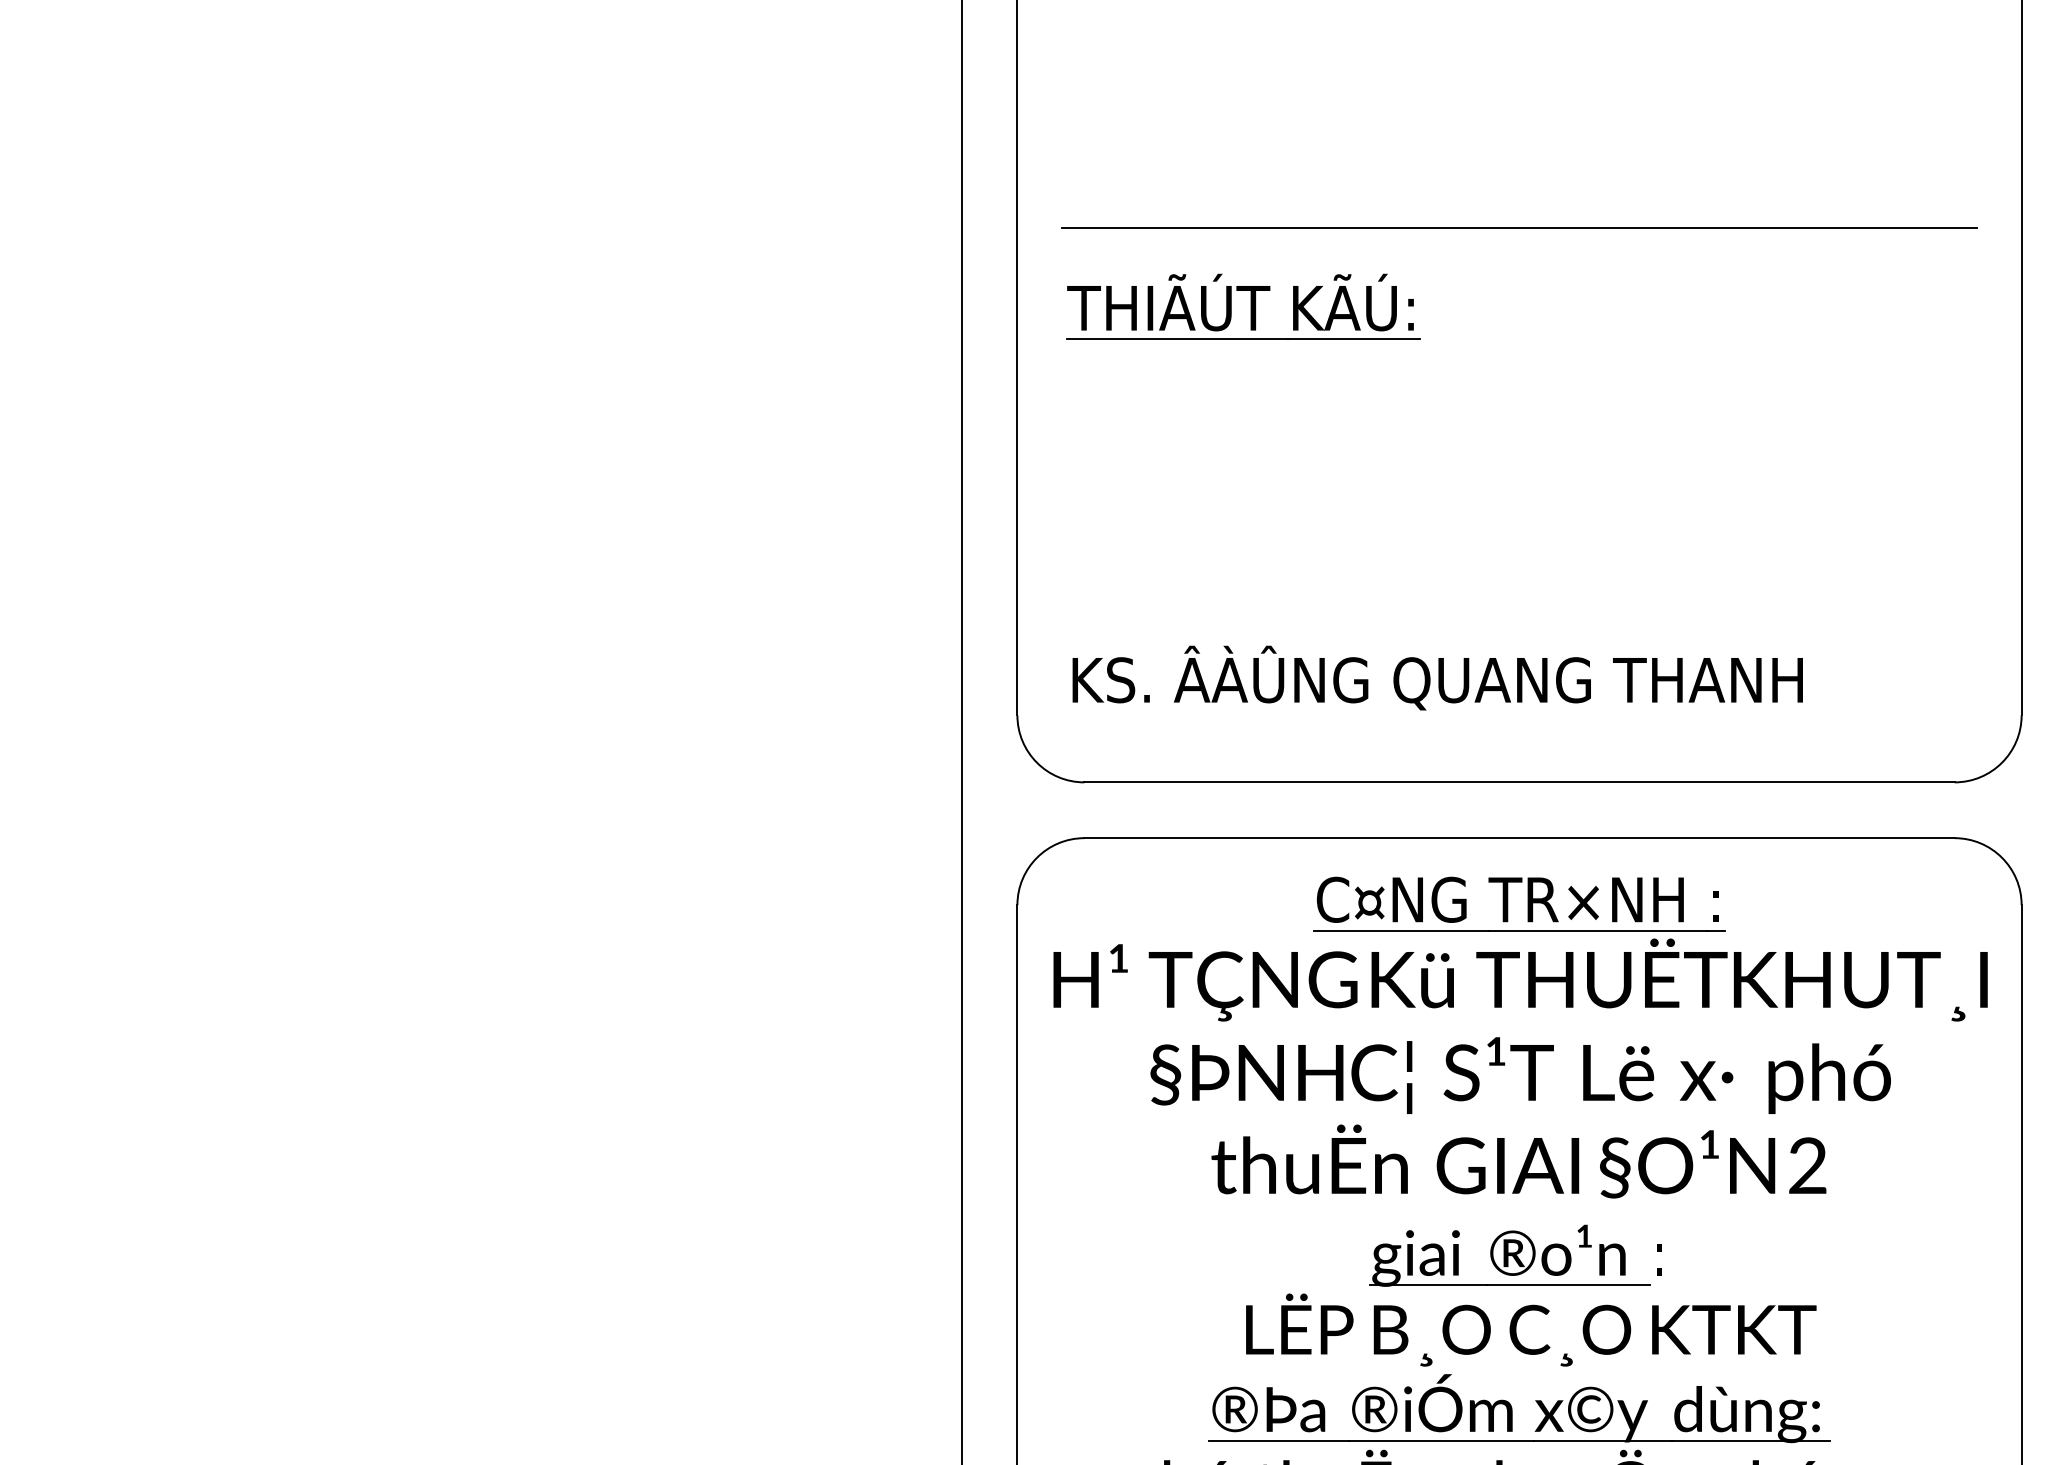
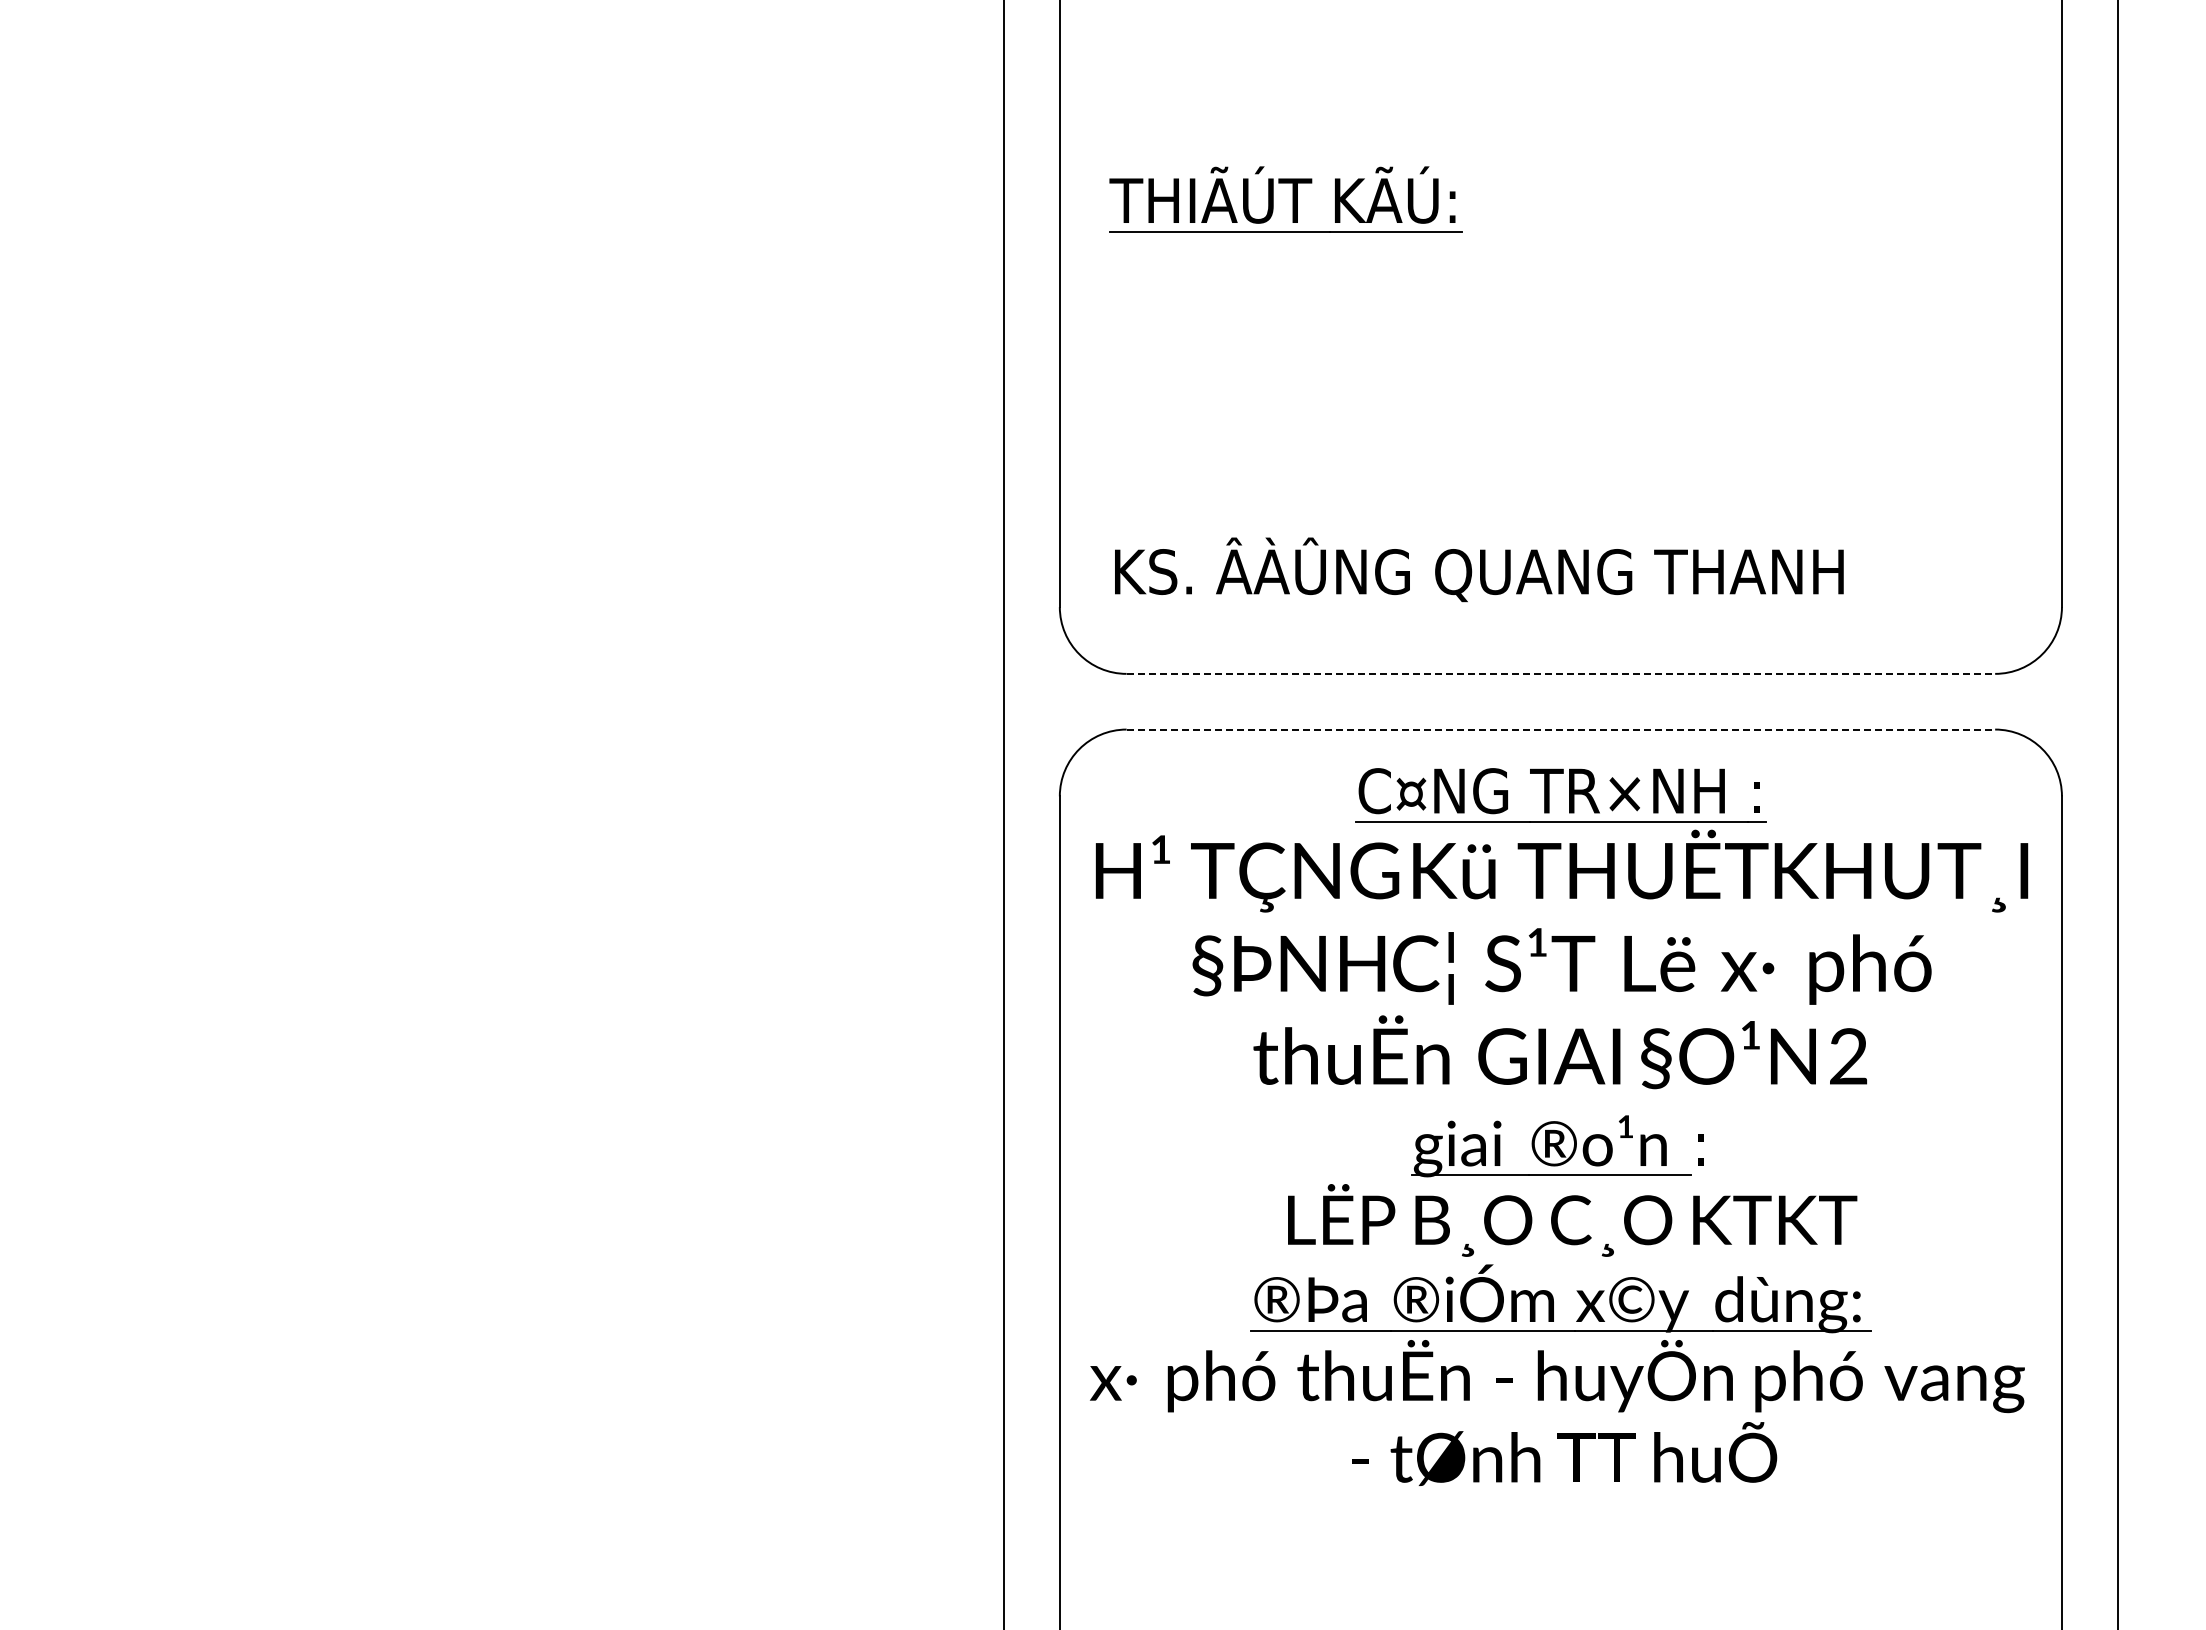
line: (1519, 226) -> (1560, 119), removed
line: (1520, 781) -> (1561, 673), solid -> dashed
line: (1520, 838) -> (1561, 729), solid -> dashed

